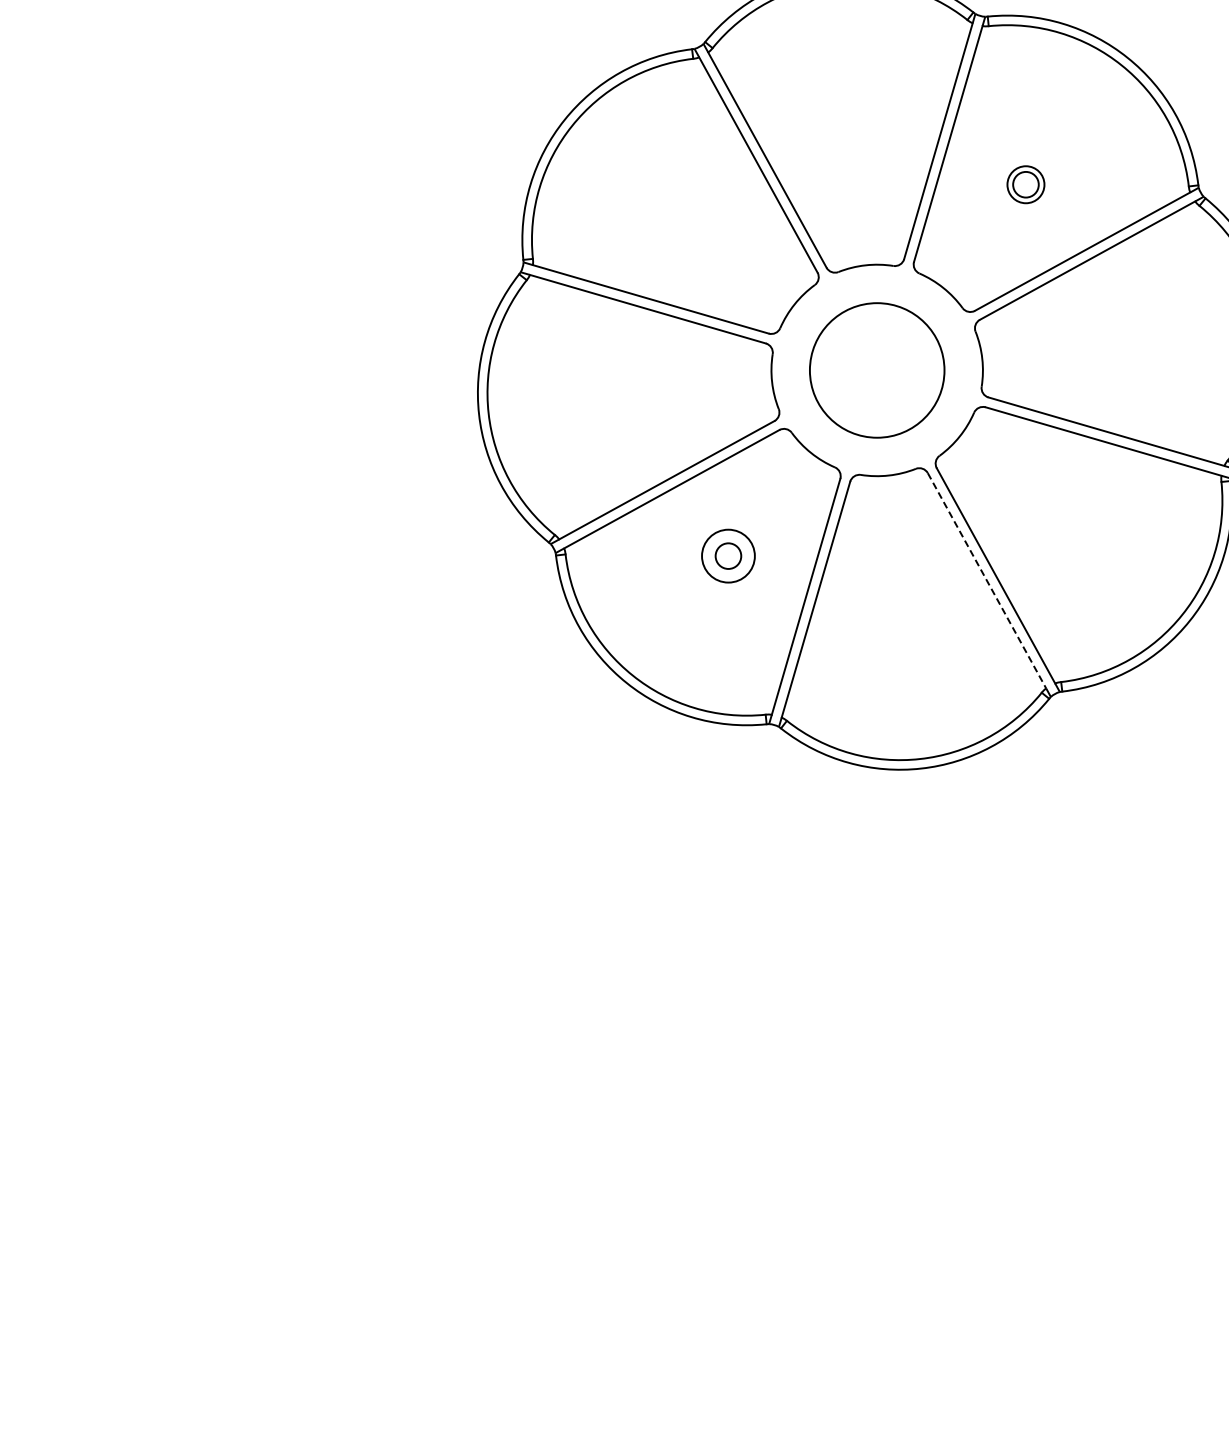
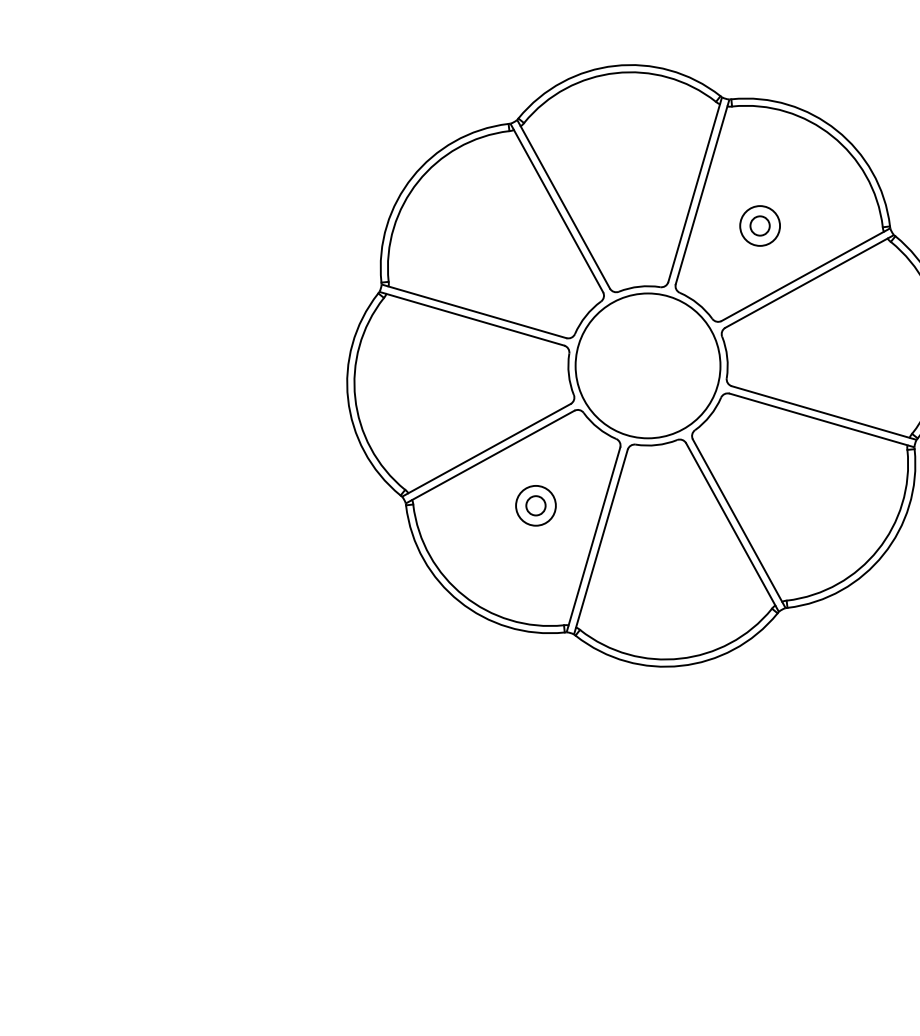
circle: (1025, 184) -> (759, 225), size x1.43
circle: (877, 370) -> (648, 365), size x1.43
line: (986, 580) -> (730, 524), dashed -> solid

